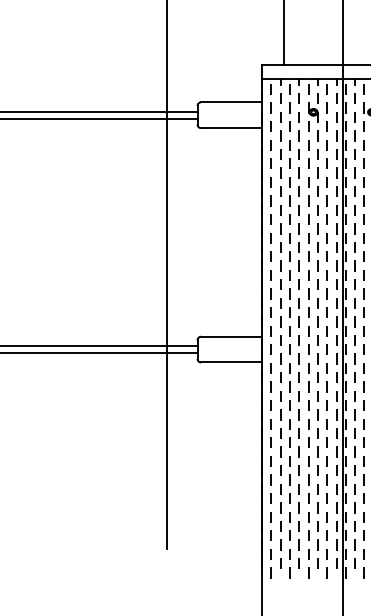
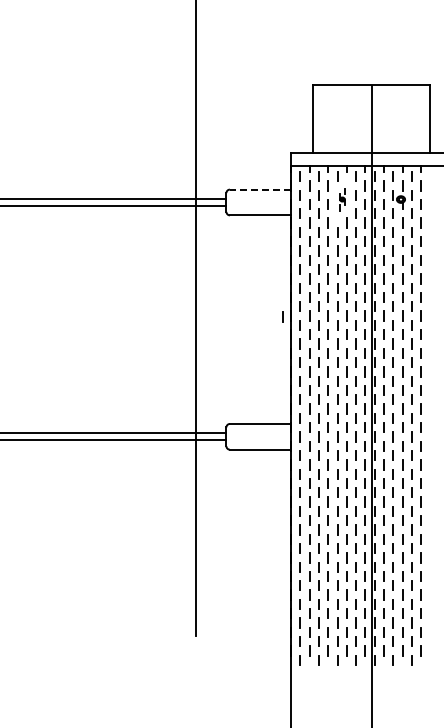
line: (230, 102) -> (259, 189), solid -> dashed
part: (313, 112) -> (342, 199), size x0.6
line: (253, 229) -> (282, 316), added

